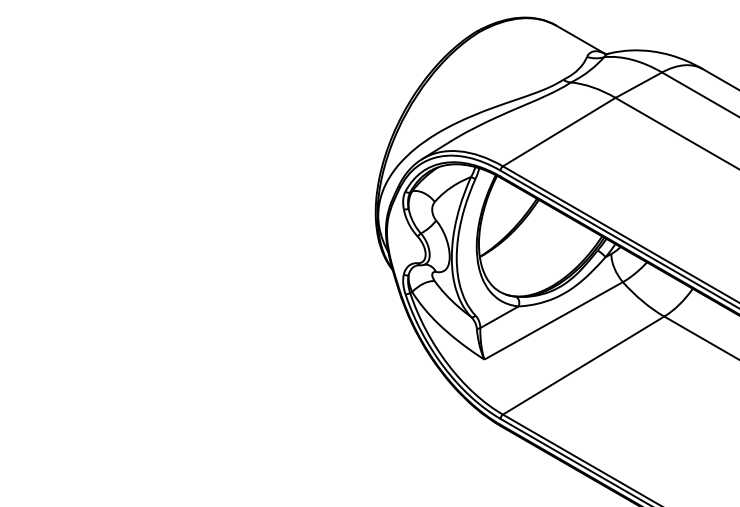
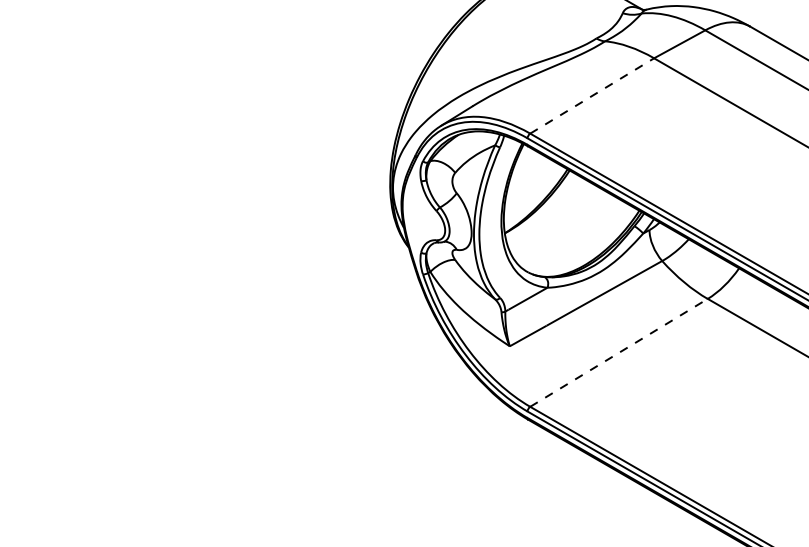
line: (559, 132) -> (592, 96), solid -> dashed
line: (584, 365) -> (619, 352), solid -> dashed

